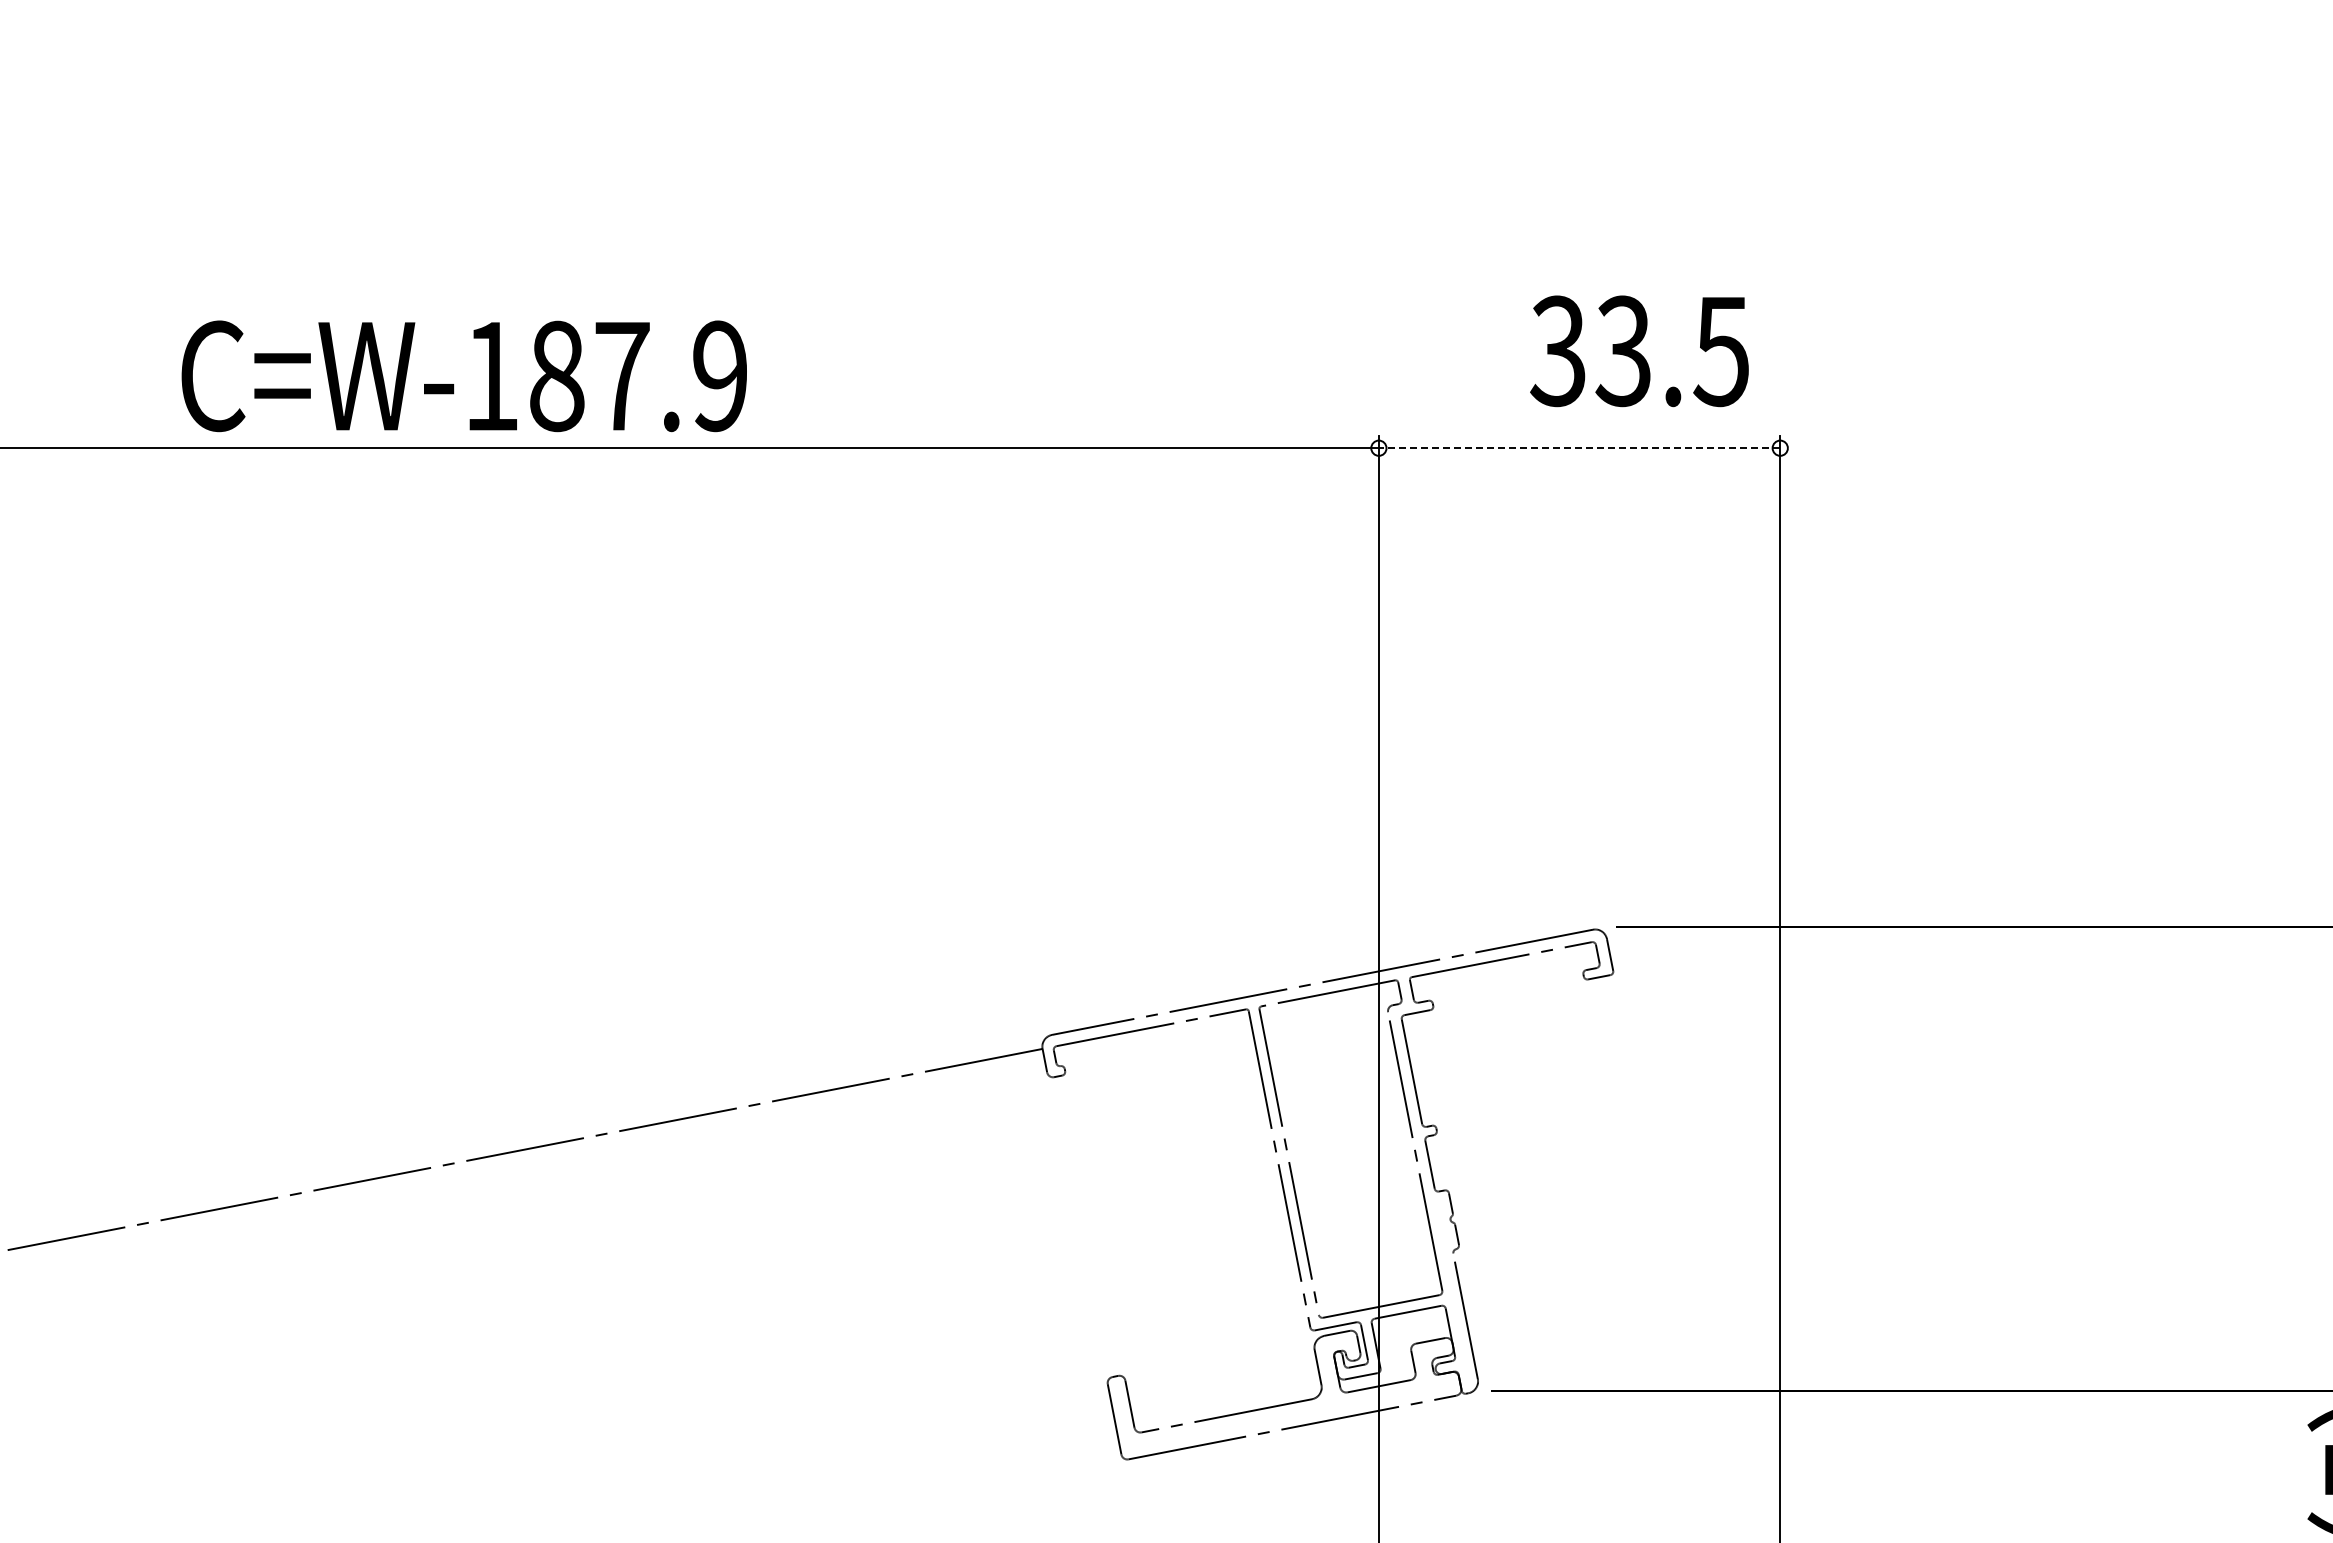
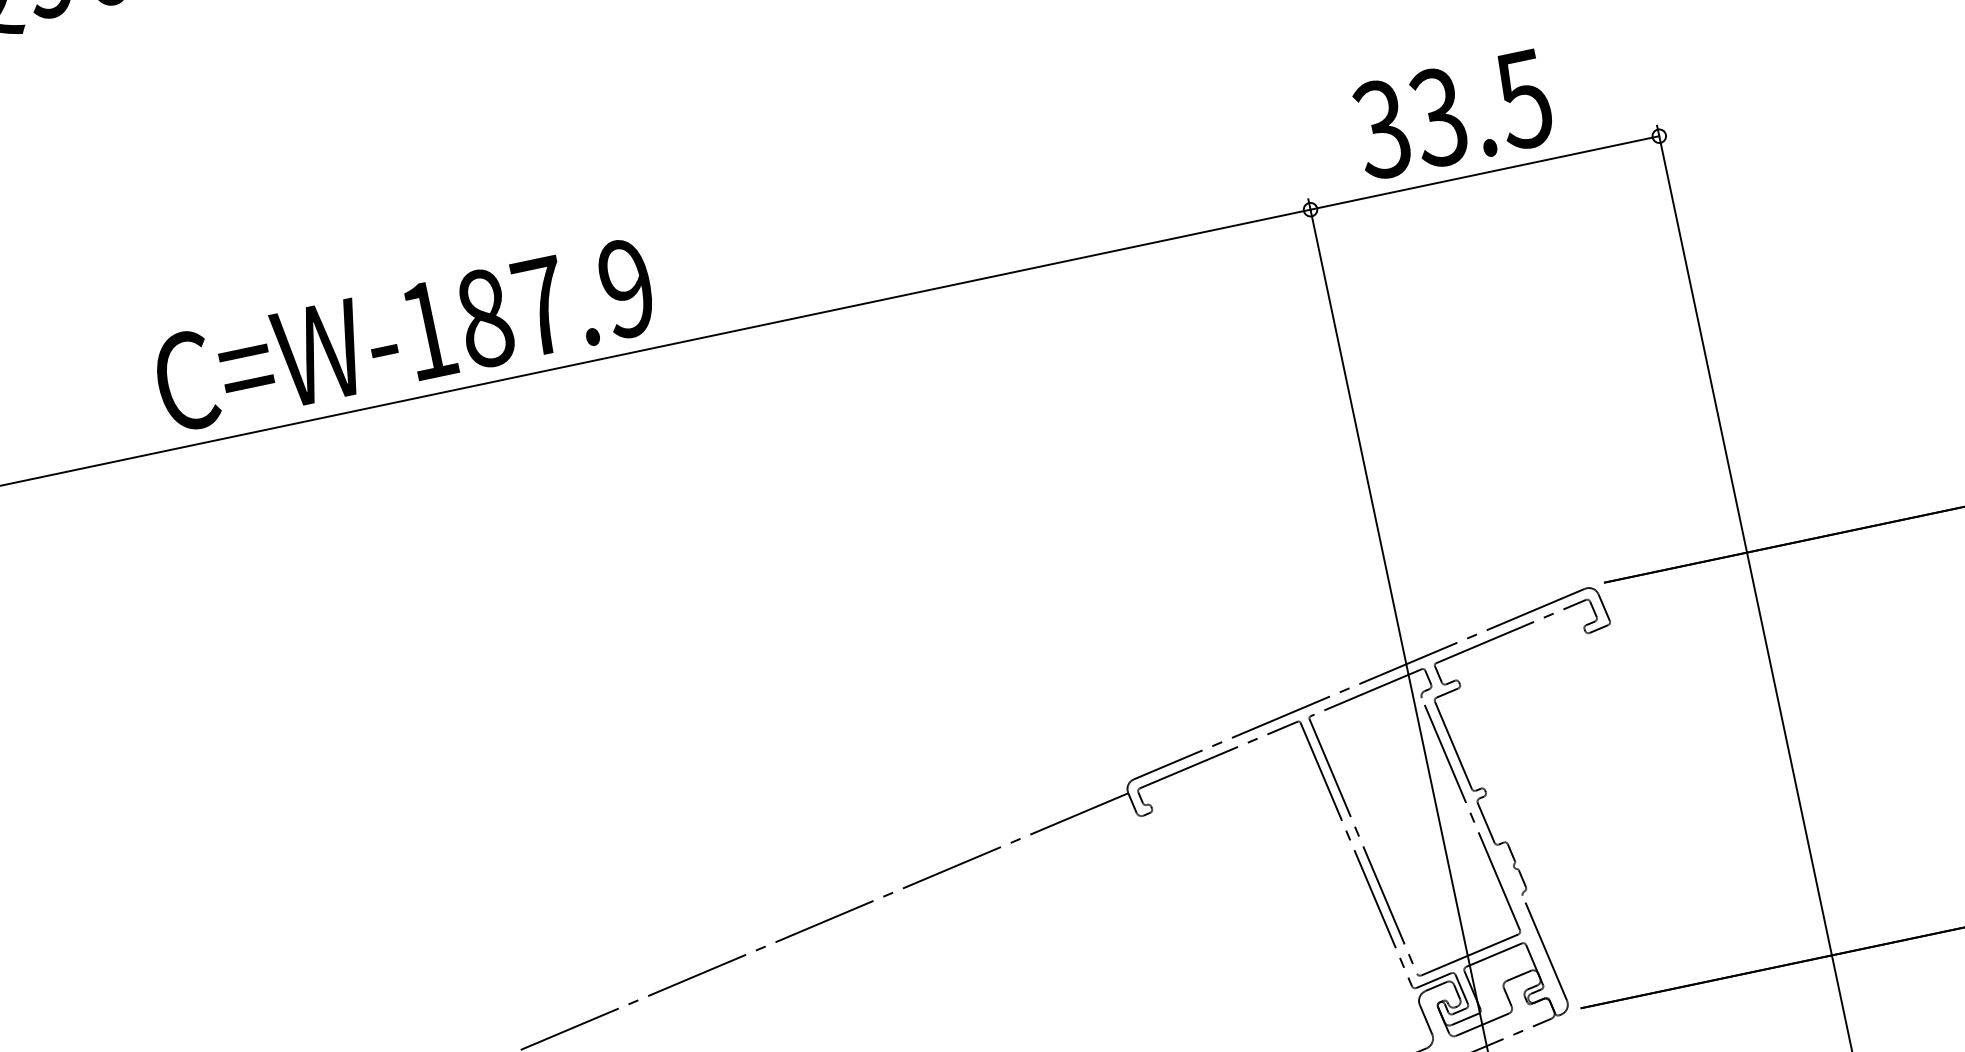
text: (1639, 351) -> (1452, 114), moved
text: (463, 376) -> (403, 335), moved
line: (1579, 448) -> (1484, 173), dashed -> solid

